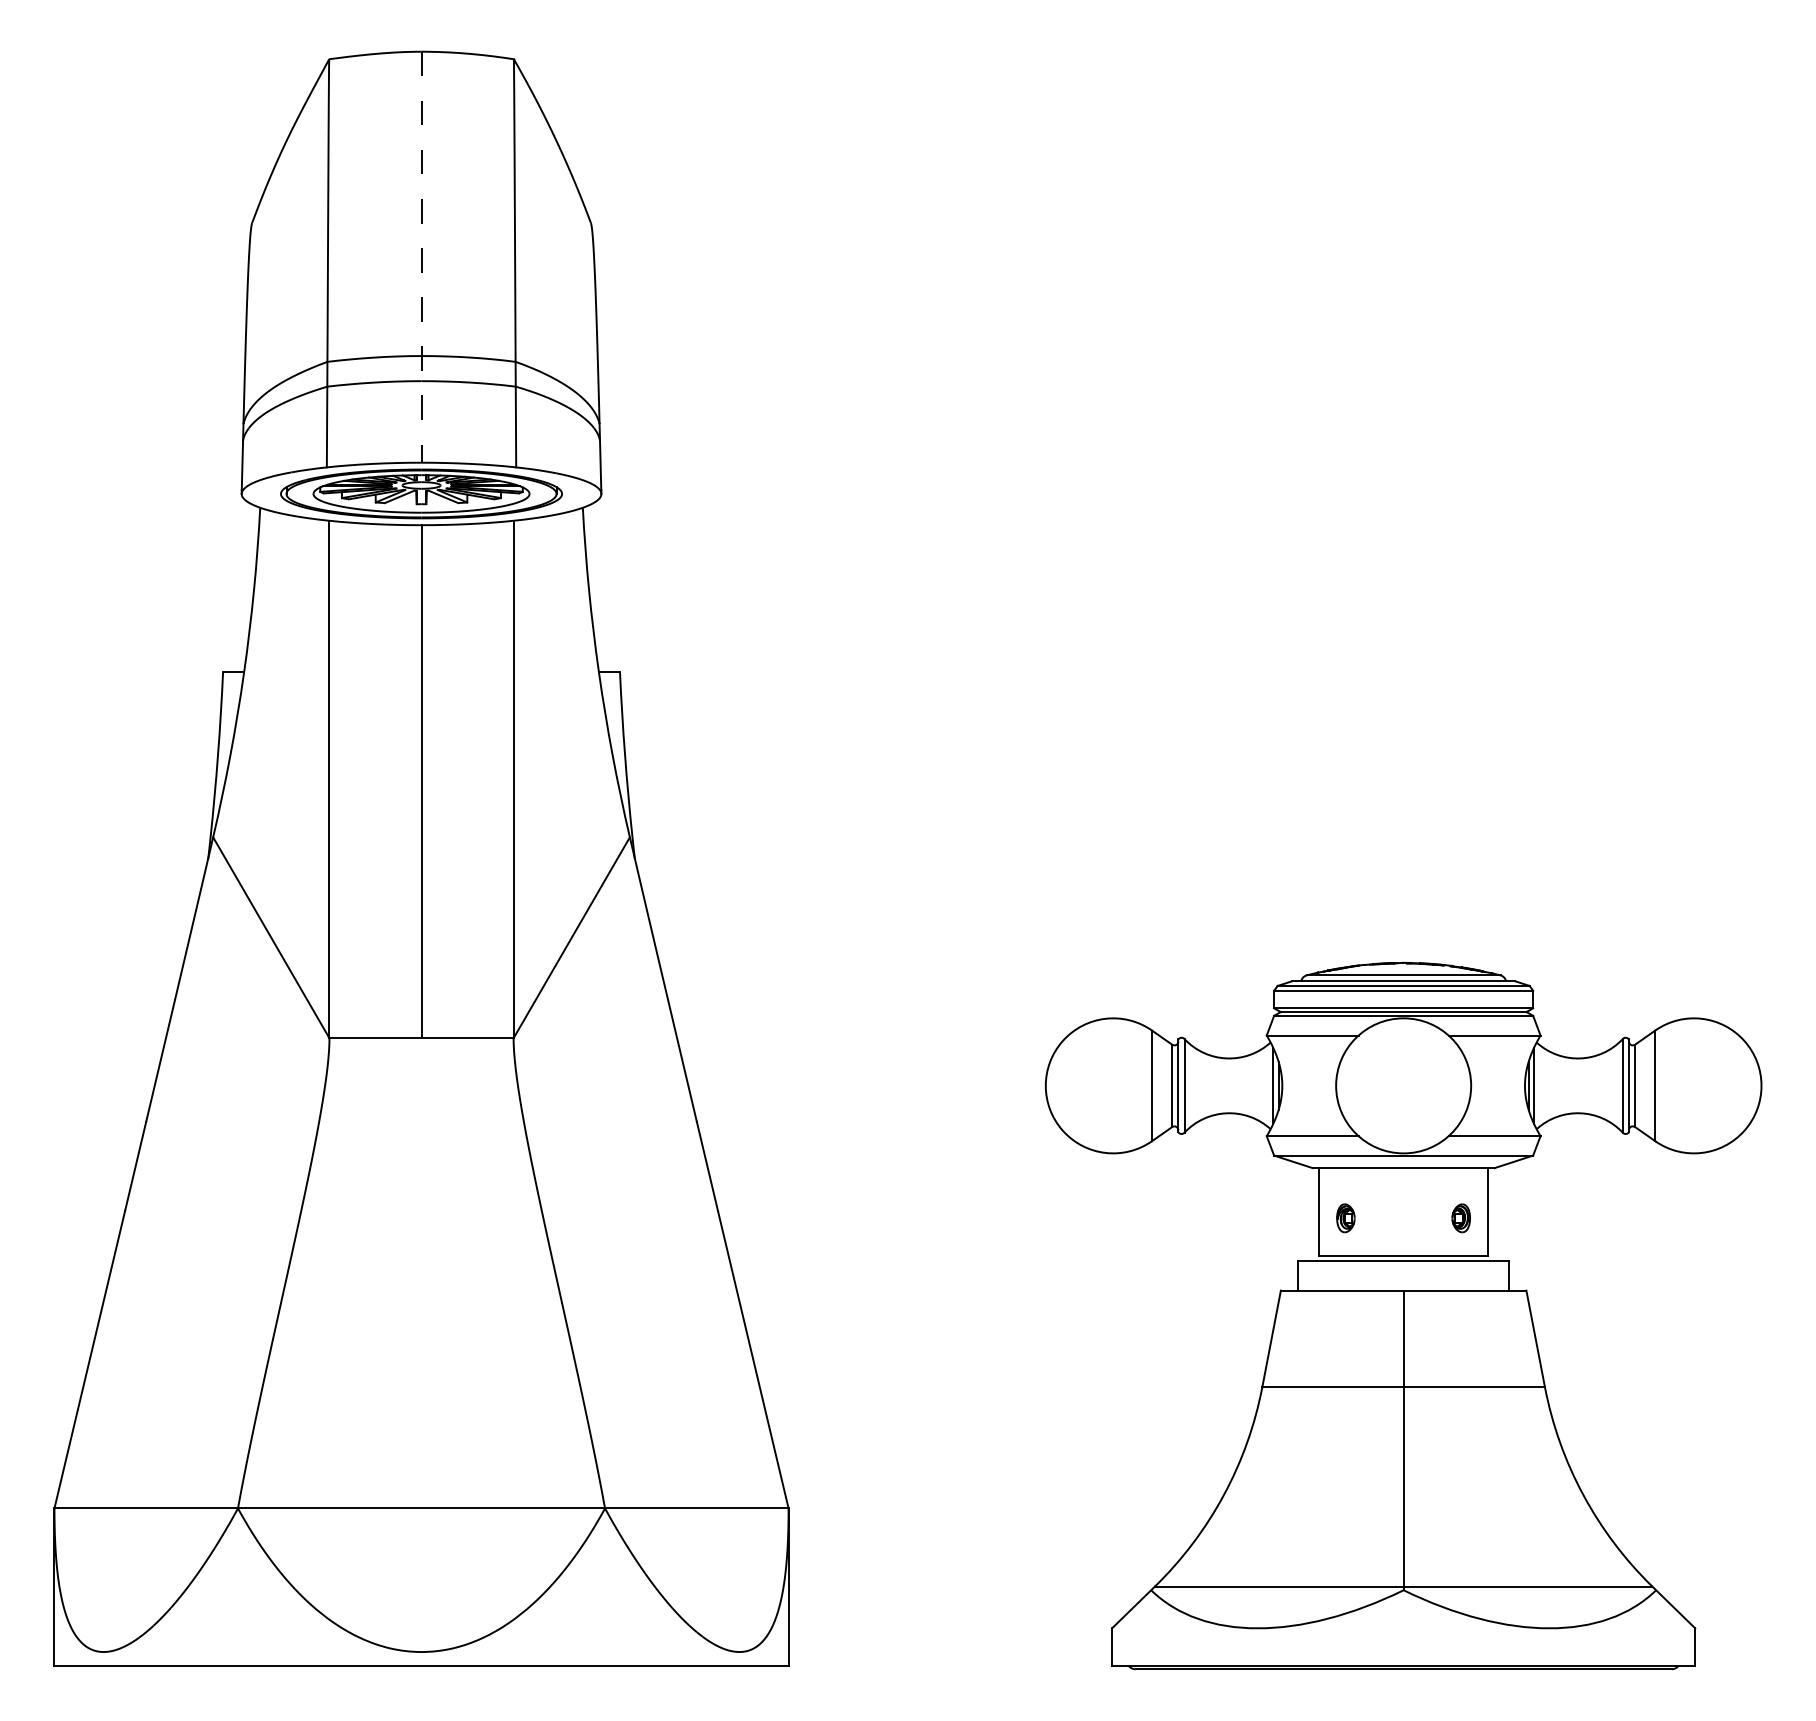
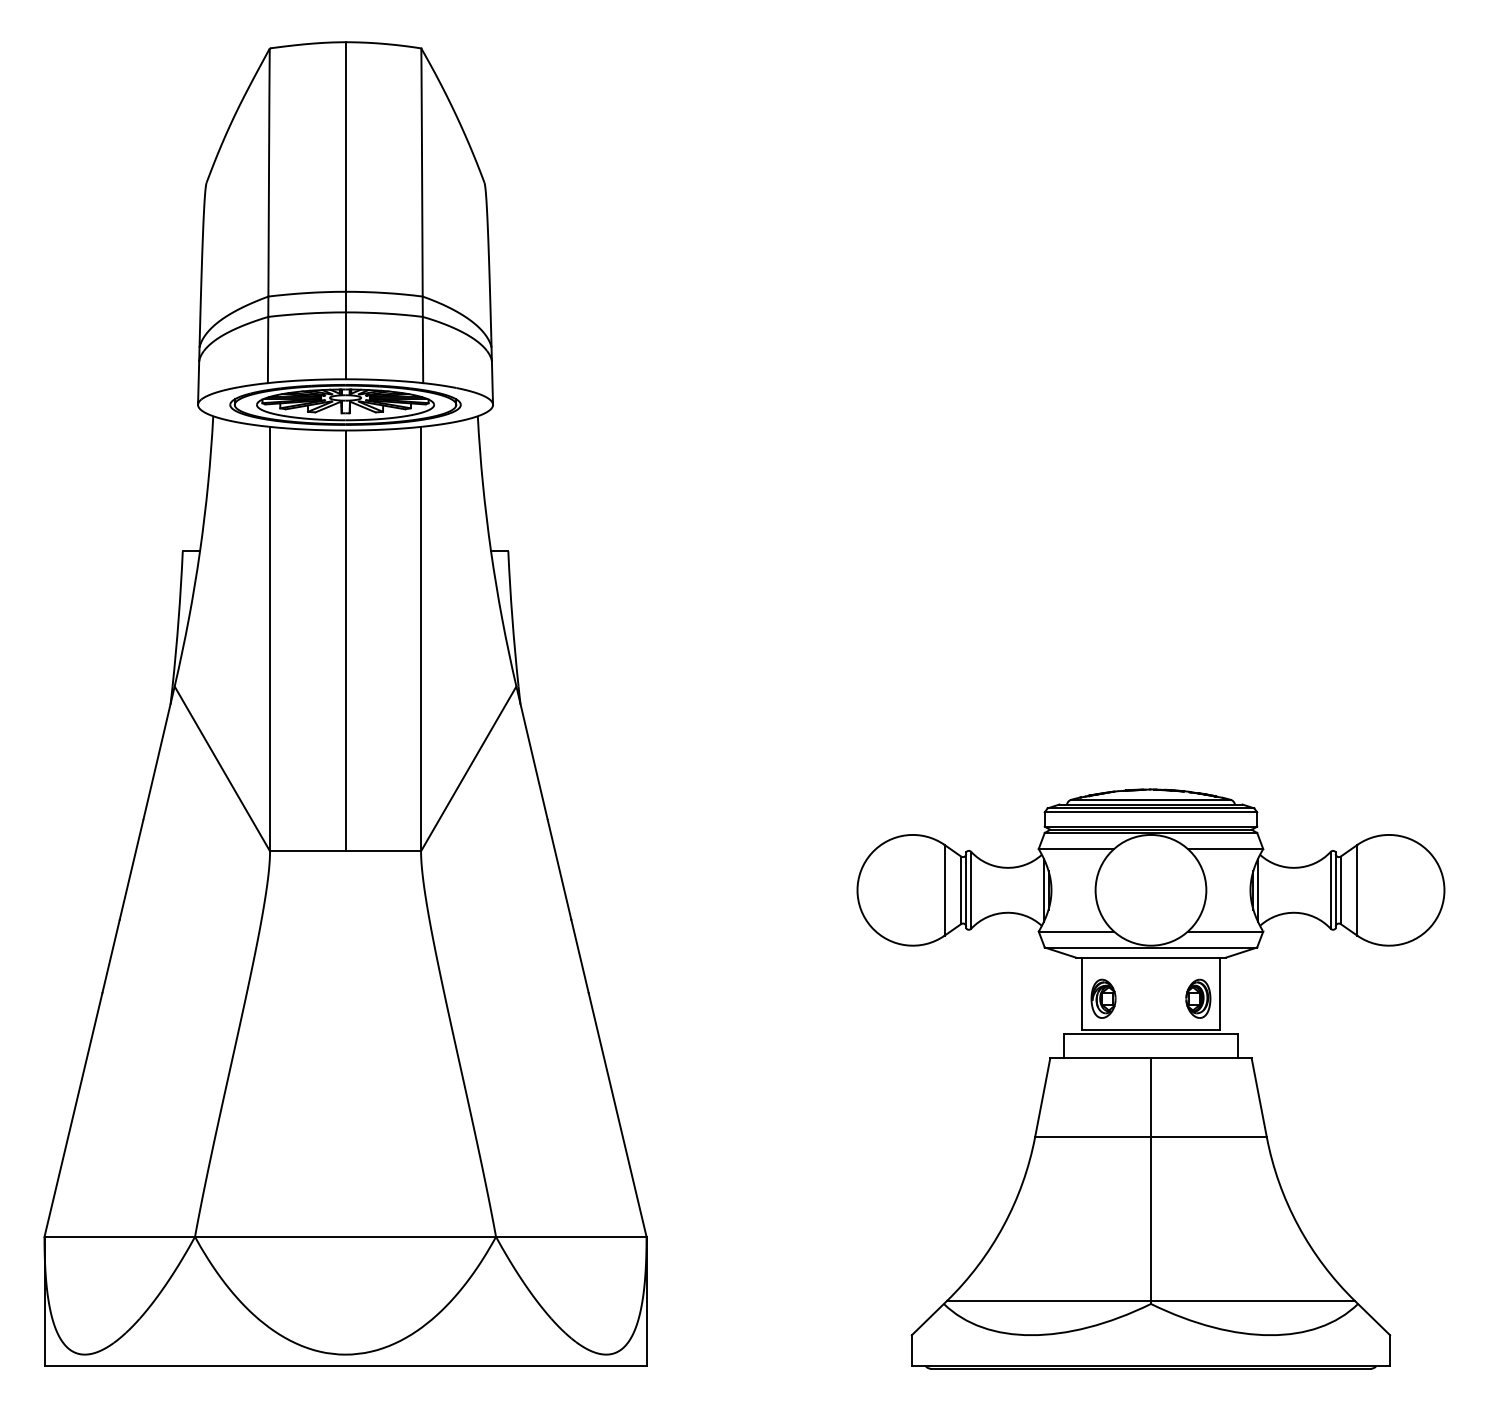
line: (421, 257) -> (345, 210), dashed -> solid
part: (1345, 1218) -> (1103, 999), size x1.67
part: (1460, 1218) -> (1197, 999), size x1.67

